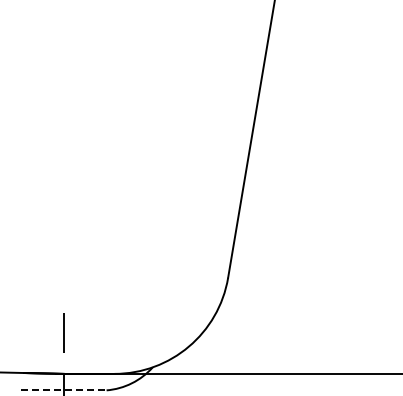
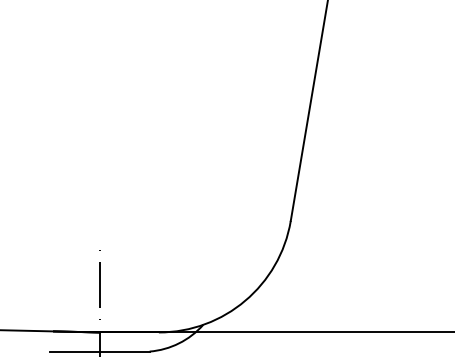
line: (63, 390) -> (99, 351), dashed -> solid

